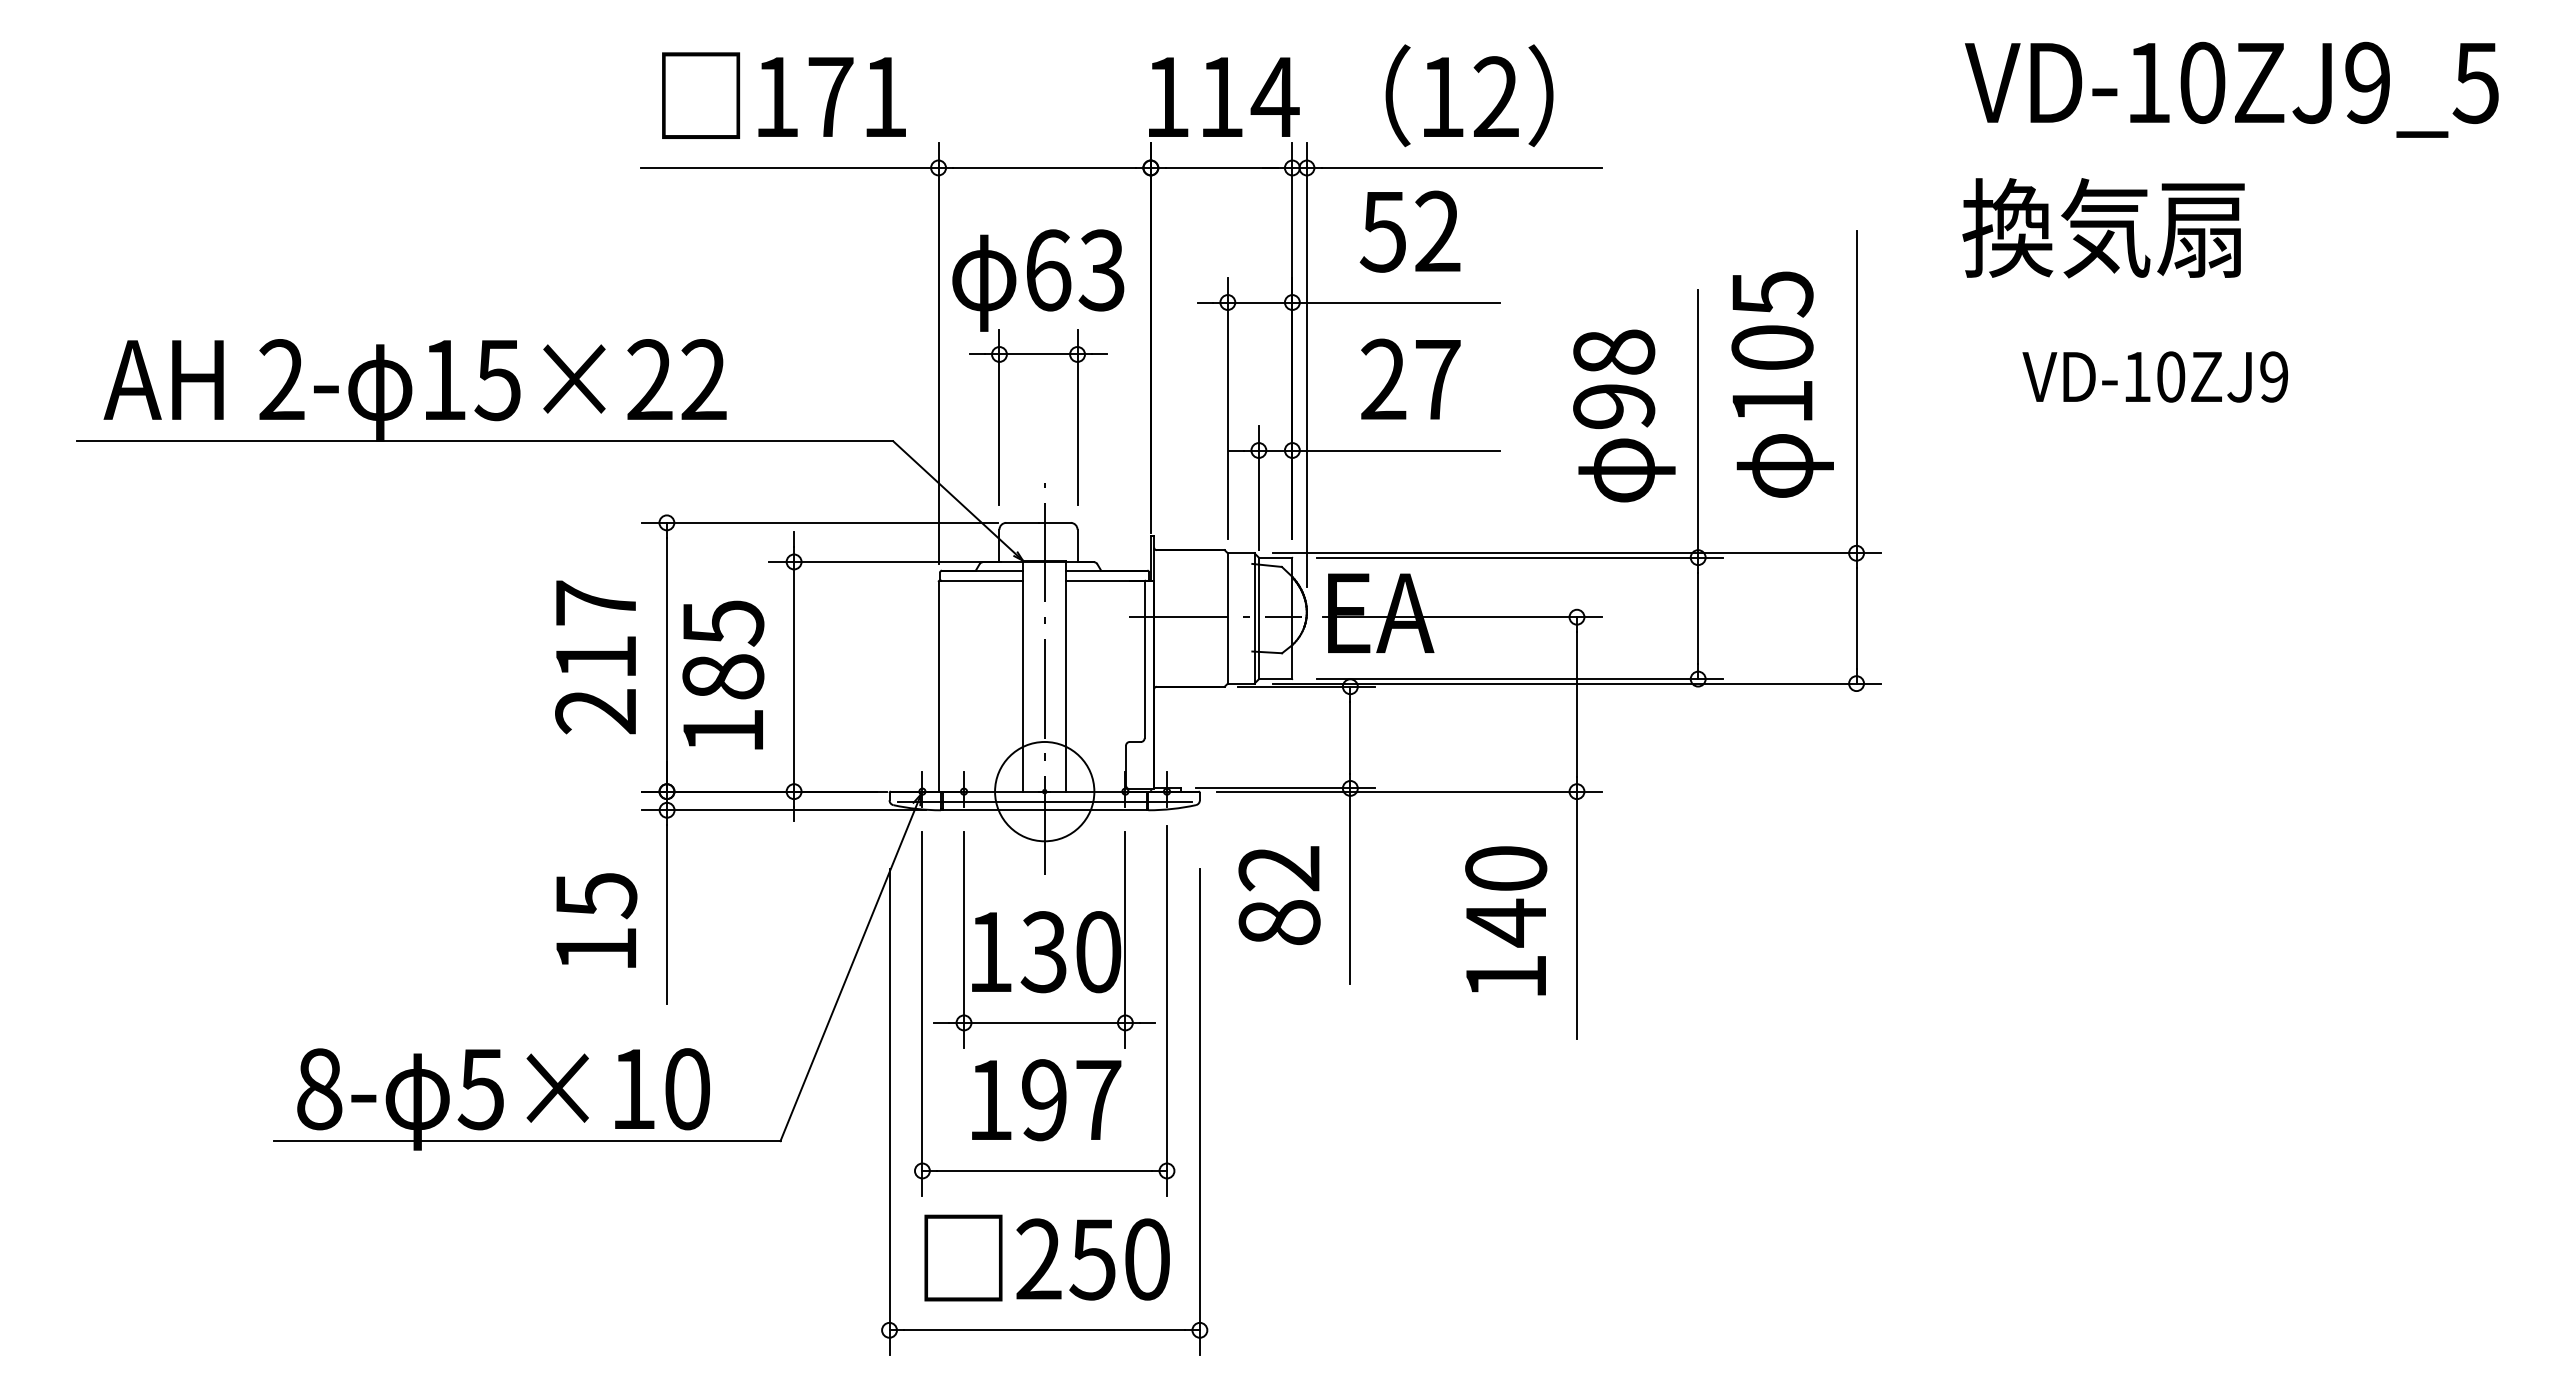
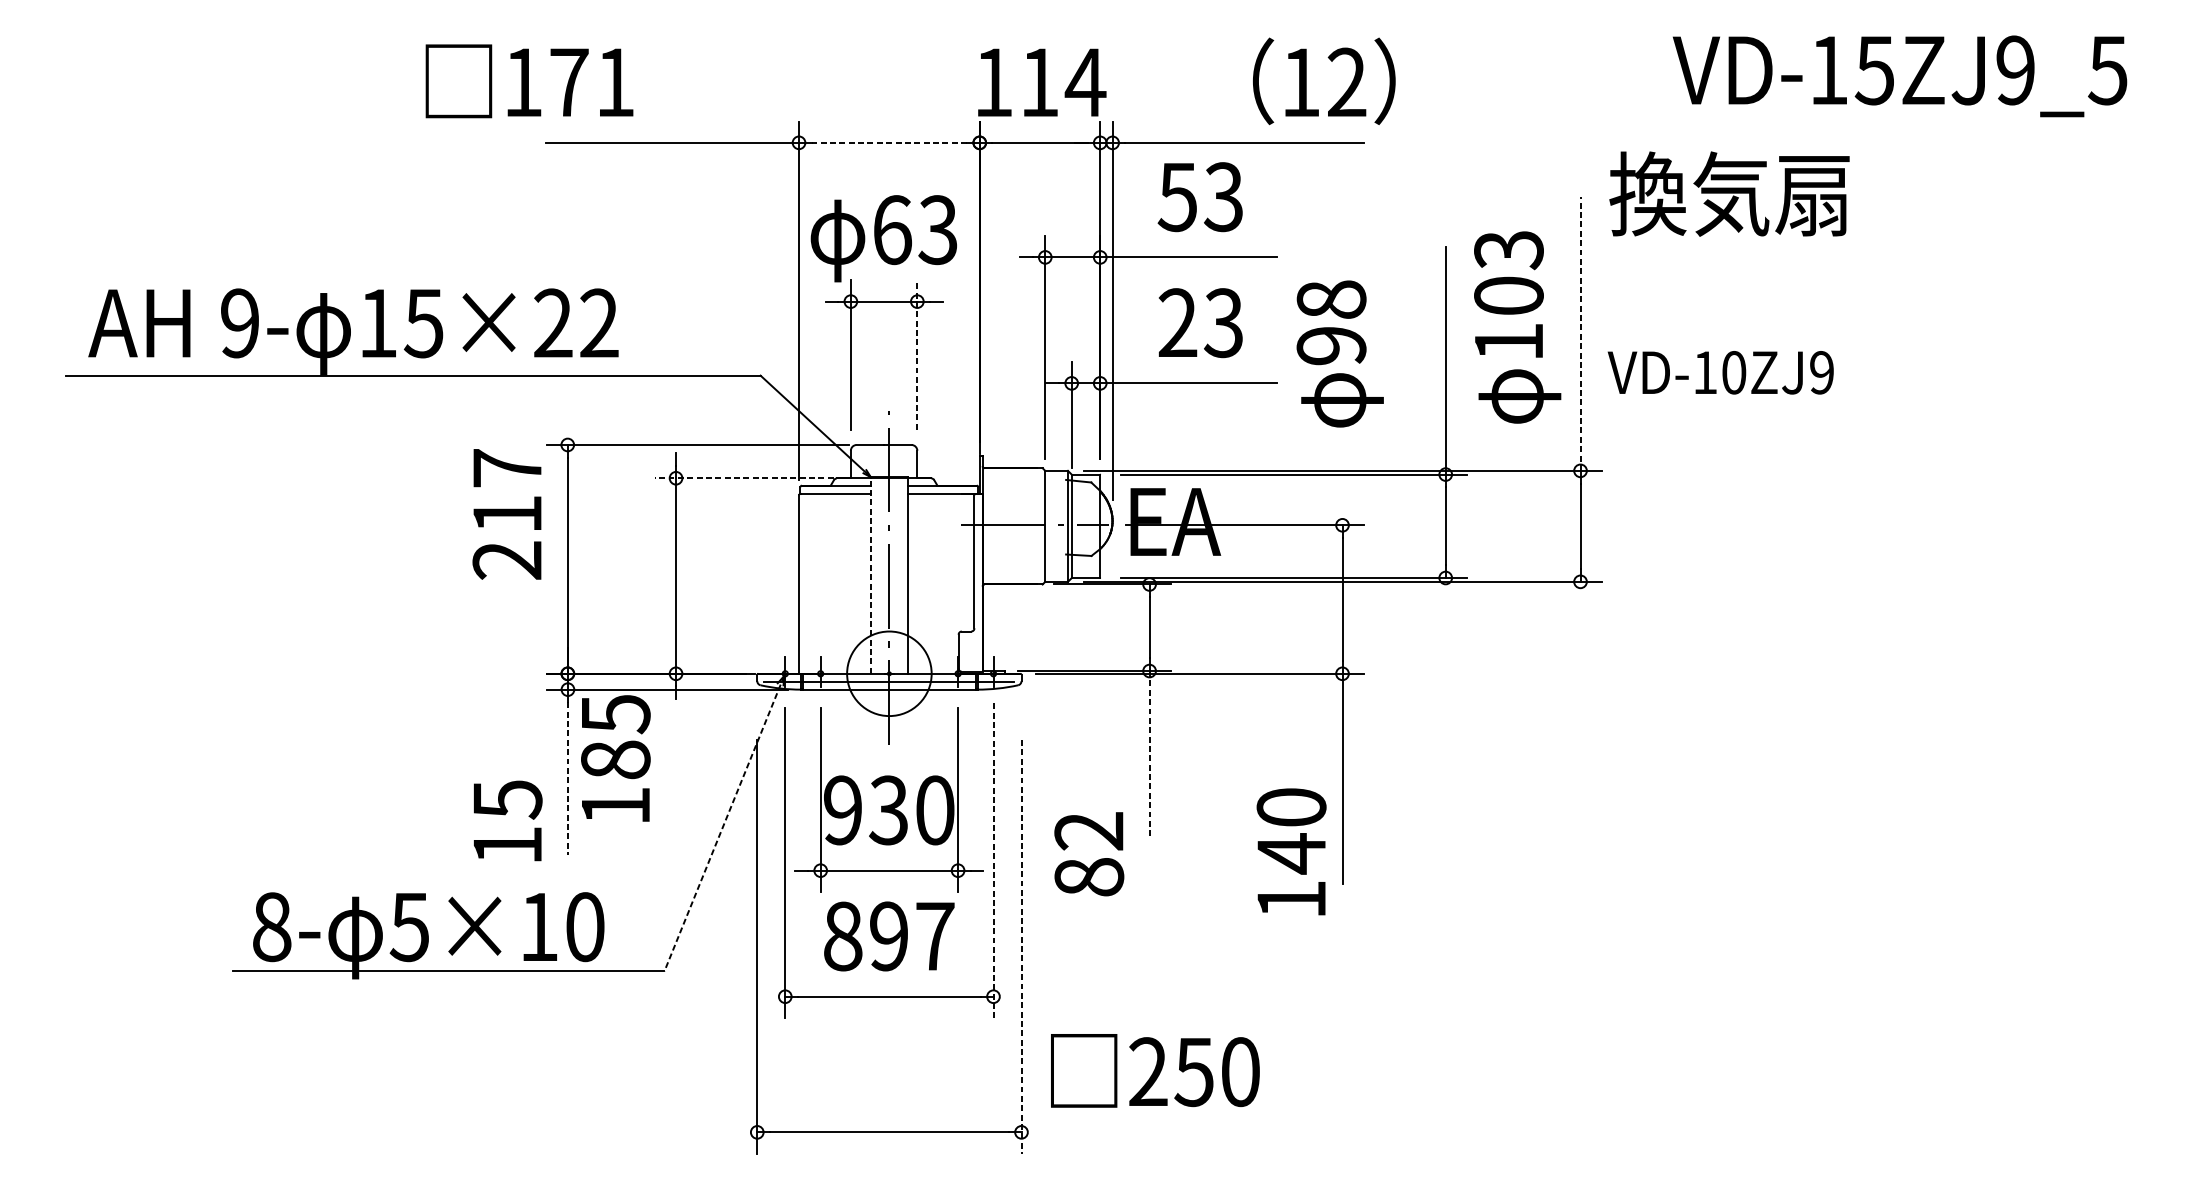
text: (2201, 82) -> (1874, 70), VD-10ZJ9_5 -> VD-15ZJ9_5
text: (783, 95) -> (529, 81), moved
text: (1469, 95) -> (1324, 81), moved
line: (1044, 167) -> (889, 142), solid -> dashed
text: (2103, 228) -> (1729, 194), moved
text: (1437, 231) -> (1223, 196), 52 -> 53
text: (1772, 294) -> (1508, 250), 105 -> 103
text: (2154, 376) -> (1720, 372), moved
text: (1437, 379) -> (1223, 322), 27 -> 23
text: (281, 380) -> (239, 323), 2- -> 9-
line: (1856, 391) -> (1580, 333), solid -> dashed
text: (1624, 415) -> (1340, 353), moved
line: (1077, 417) -> (917, 355), solid -> dashed
line: (885, 561) -> (753, 477), solid -> dashed
text: (595, 657) -> (506, 514), moved
text: (723, 674) -> (615, 757), moved
line: (1022, 675) -> (870, 574), solid -> dashed
line: (1350, 886) -> (1149, 754), solid -> dashed
text: (1279, 895) -> (1089, 854), moved
line: (667, 914) -> (568, 778), solid -> dashed
text: (596, 920) -> (507, 820), moved
text: (1506, 920) -> (1291, 851), moved
text: (989, 952) -> (842, 810), 130 -> 930
line: (850, 968) -> (724, 824), solid -> dashed
line: (1167, 1011) -> (993, 860), solid -> dashed
text: (990, 1100) -> (843, 936), 197 -> 897
line: (1199, 1112) -> (1021, 946), solid -> dashed
text: (1046, 1257) -> (1154, 1070), moved

